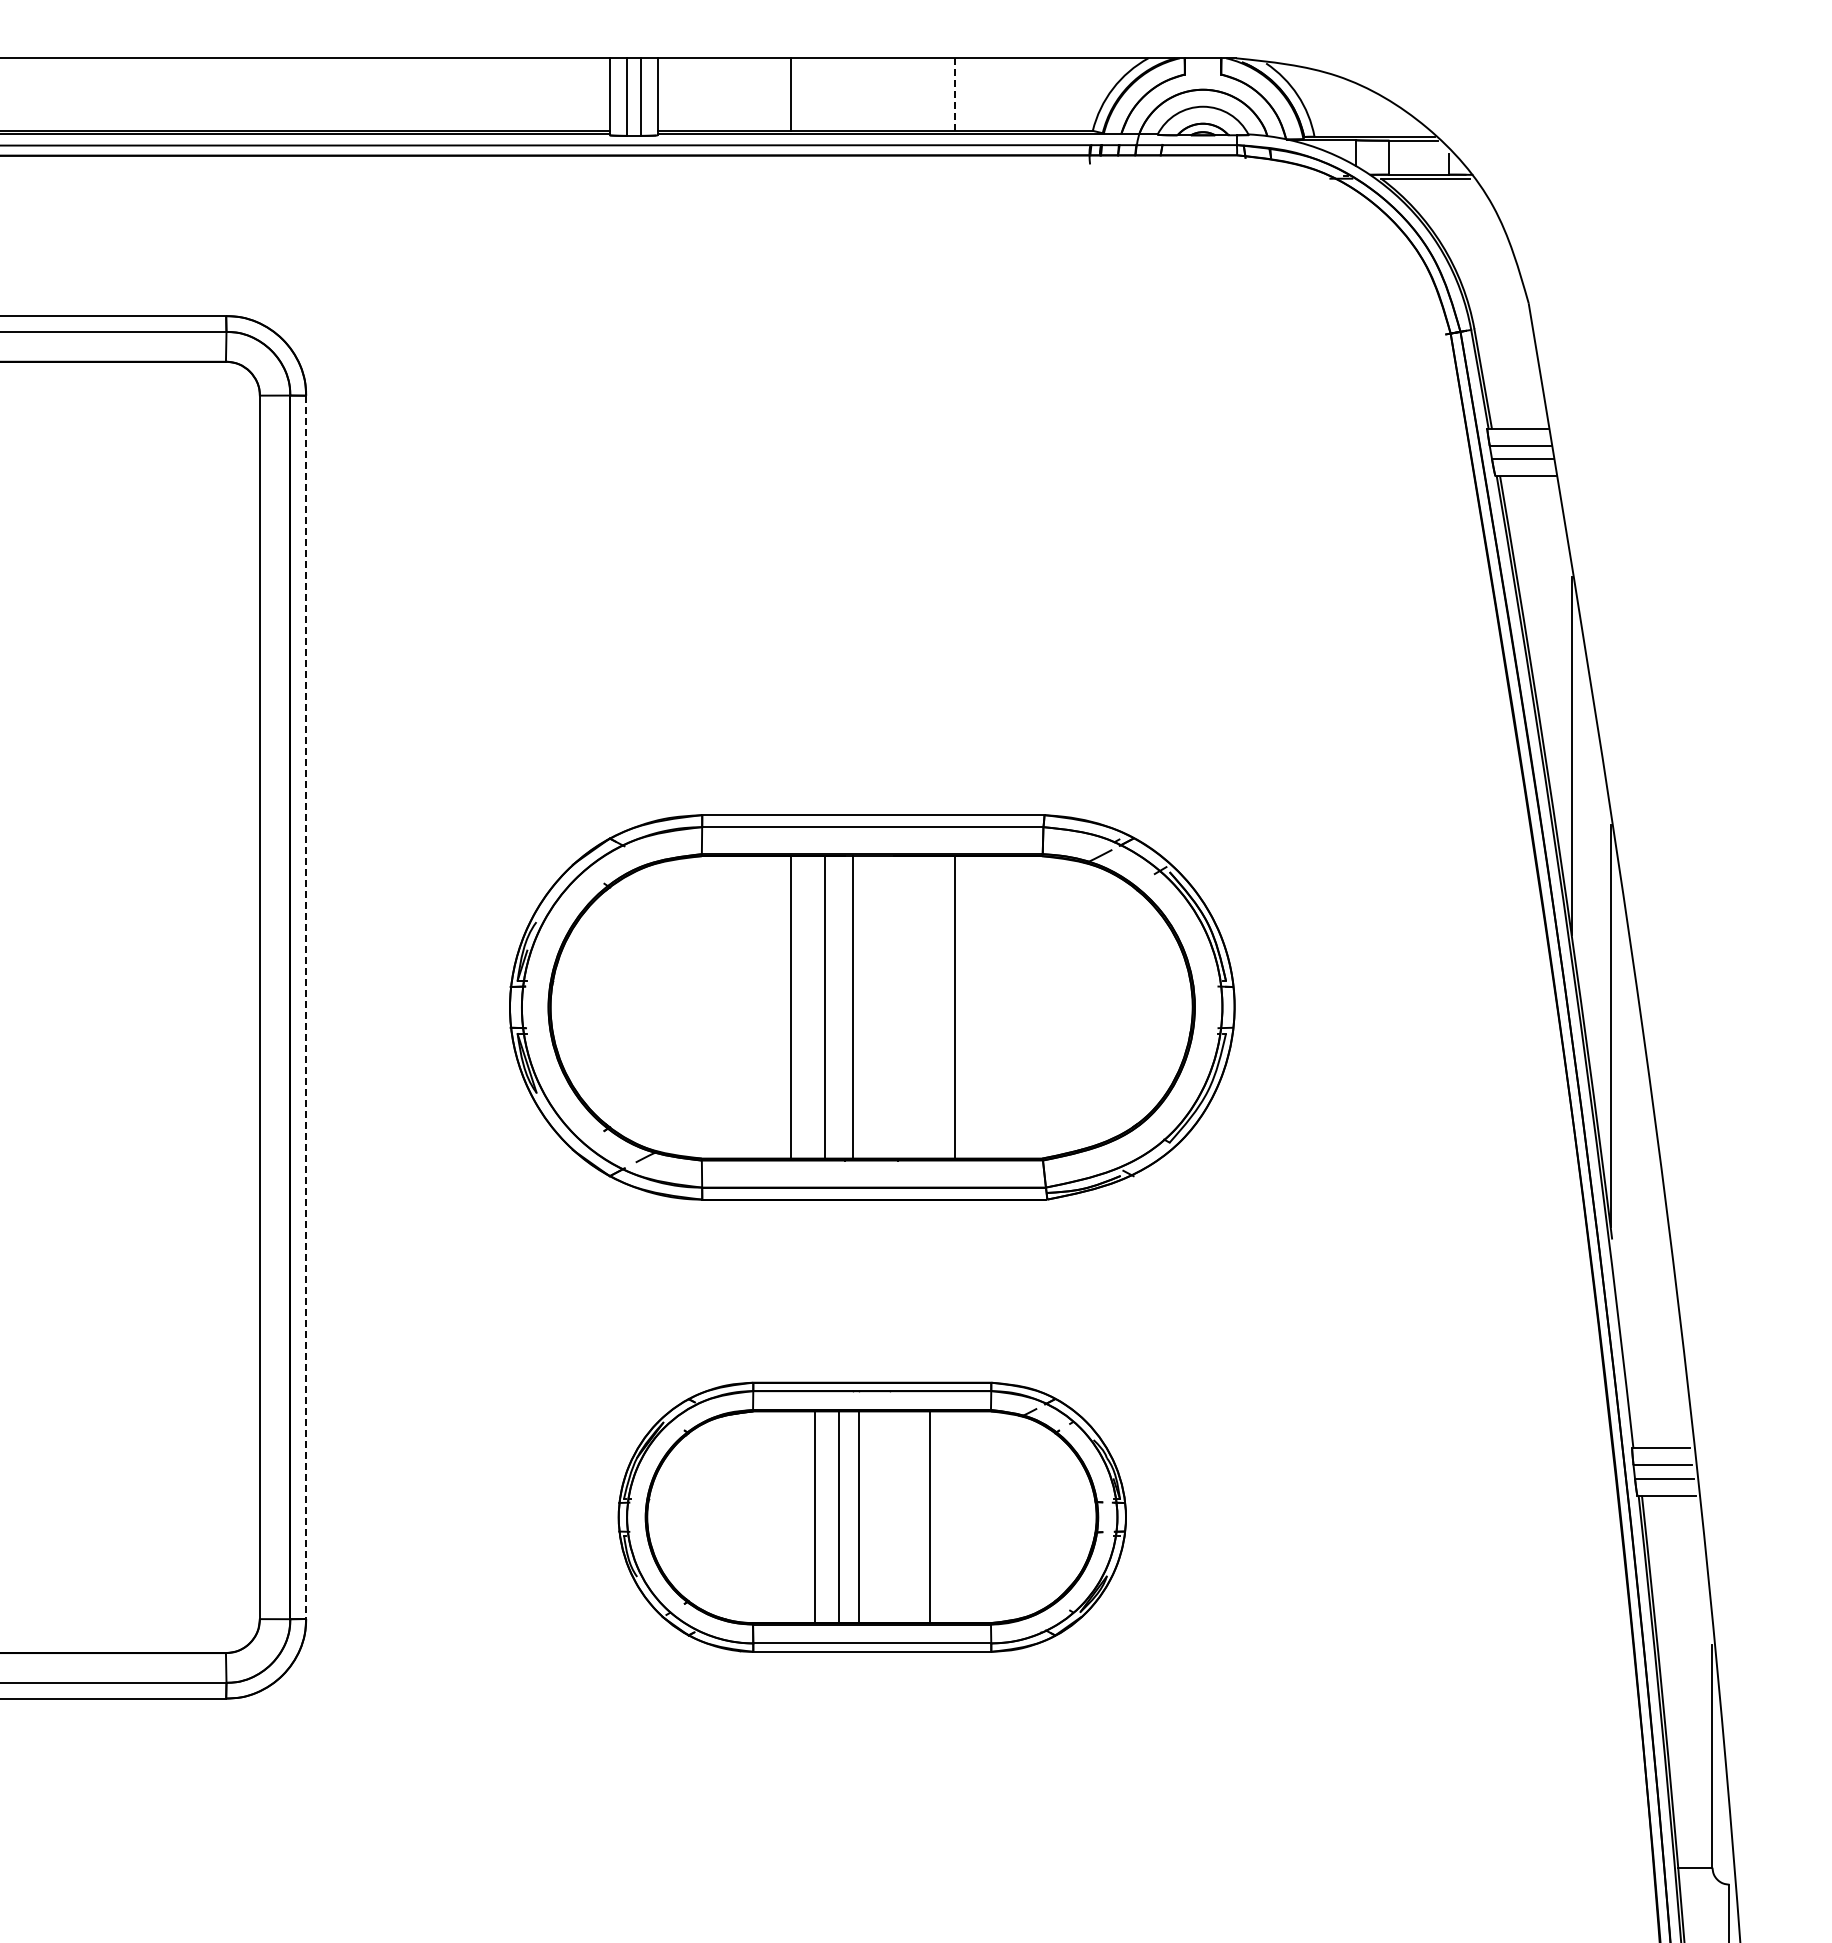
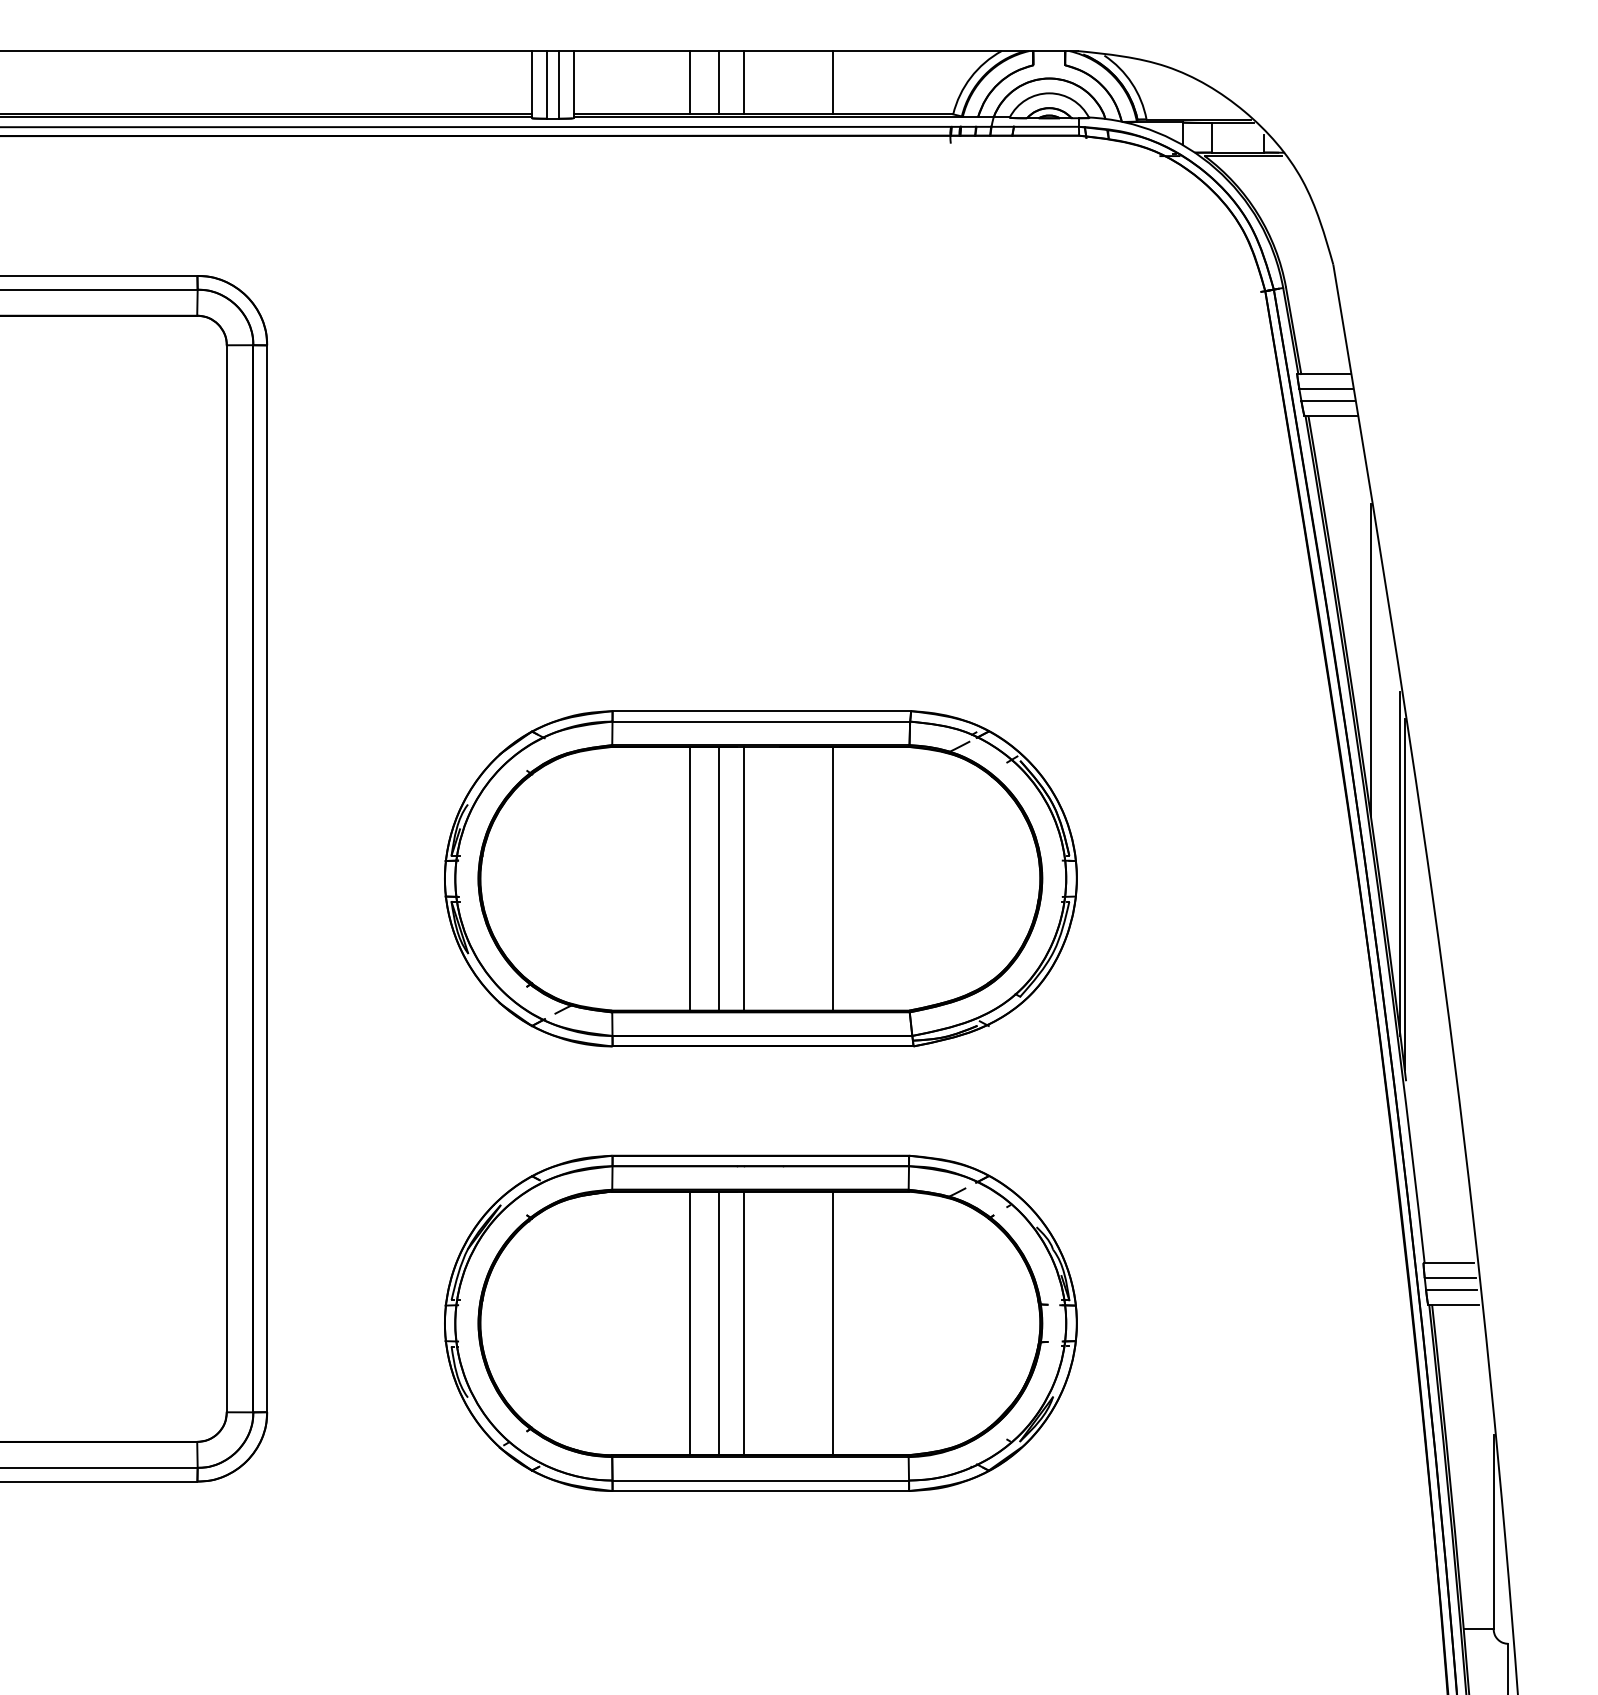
line: (824, 94) -> (719, 82), added
line: (853, 94) -> (744, 82), added
line: (955, 94) -> (833, 82), dashed -> solid
line: (1605, 990) -> (1400, 864), added
line: (306, 1007) -> (267, 878), dashed -> solid
part: (872, 1517) -> (761, 1323), size x1.43

